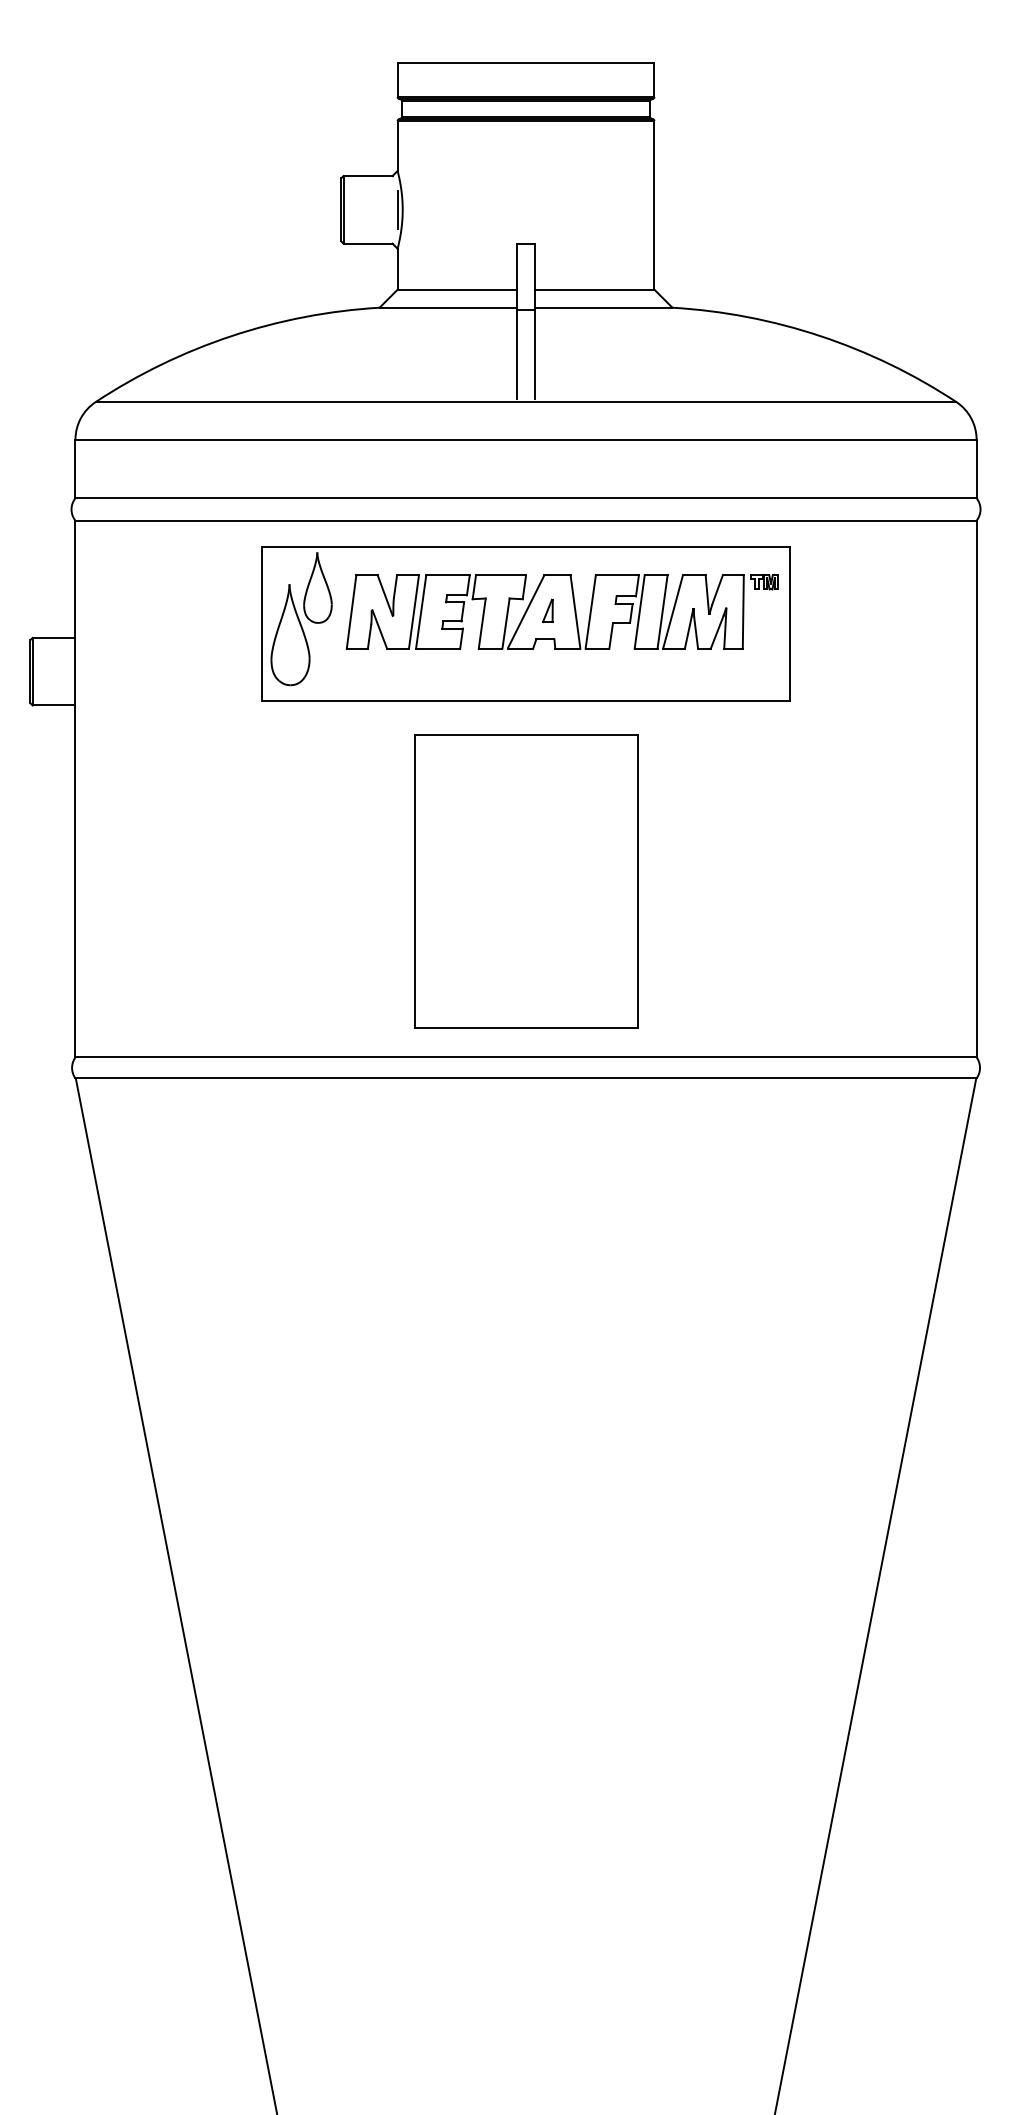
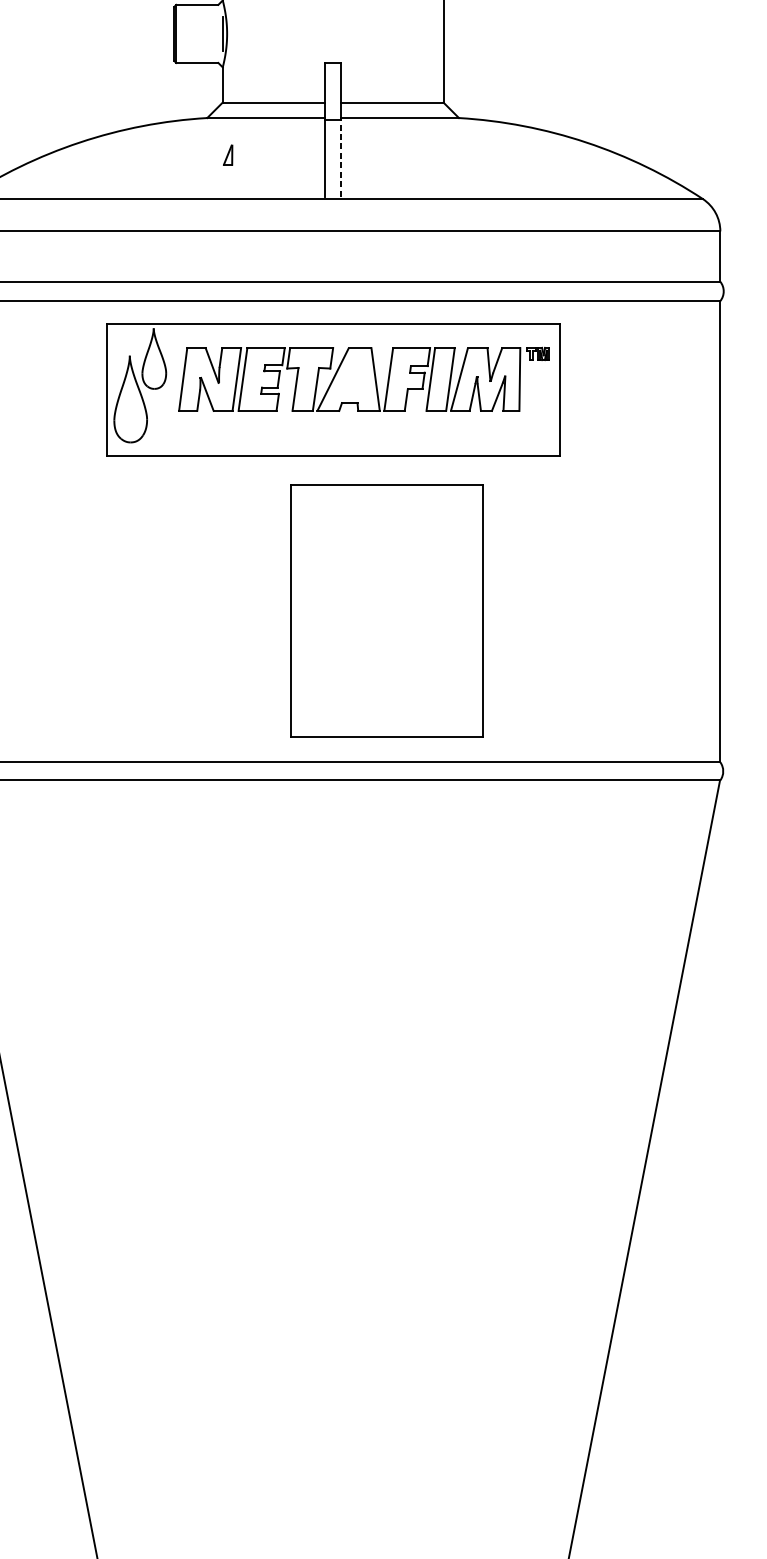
line: (535, 354) -> (341, 158), solid -> dashed
part: (547, 610) -> (227, 154), moved
part: (526, 881) -> (387, 611), moved

